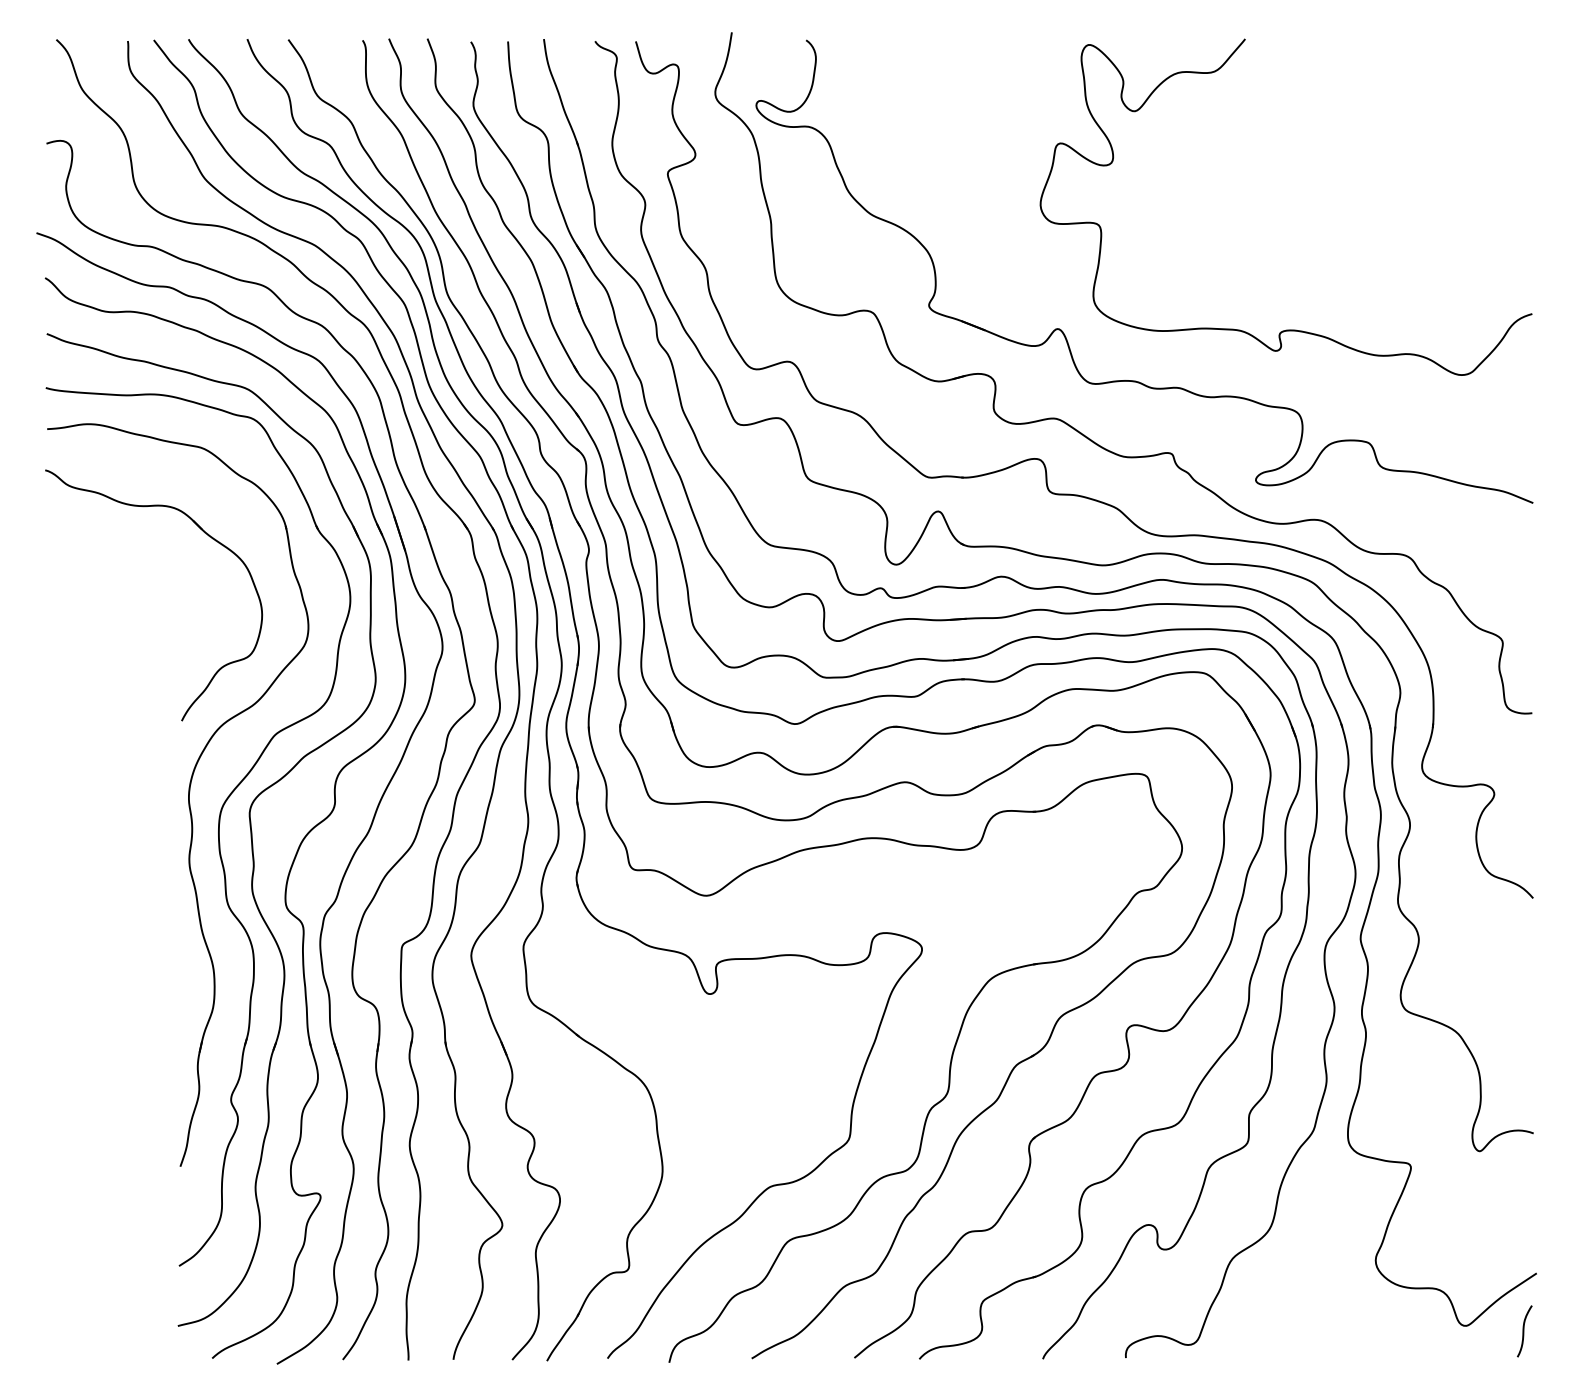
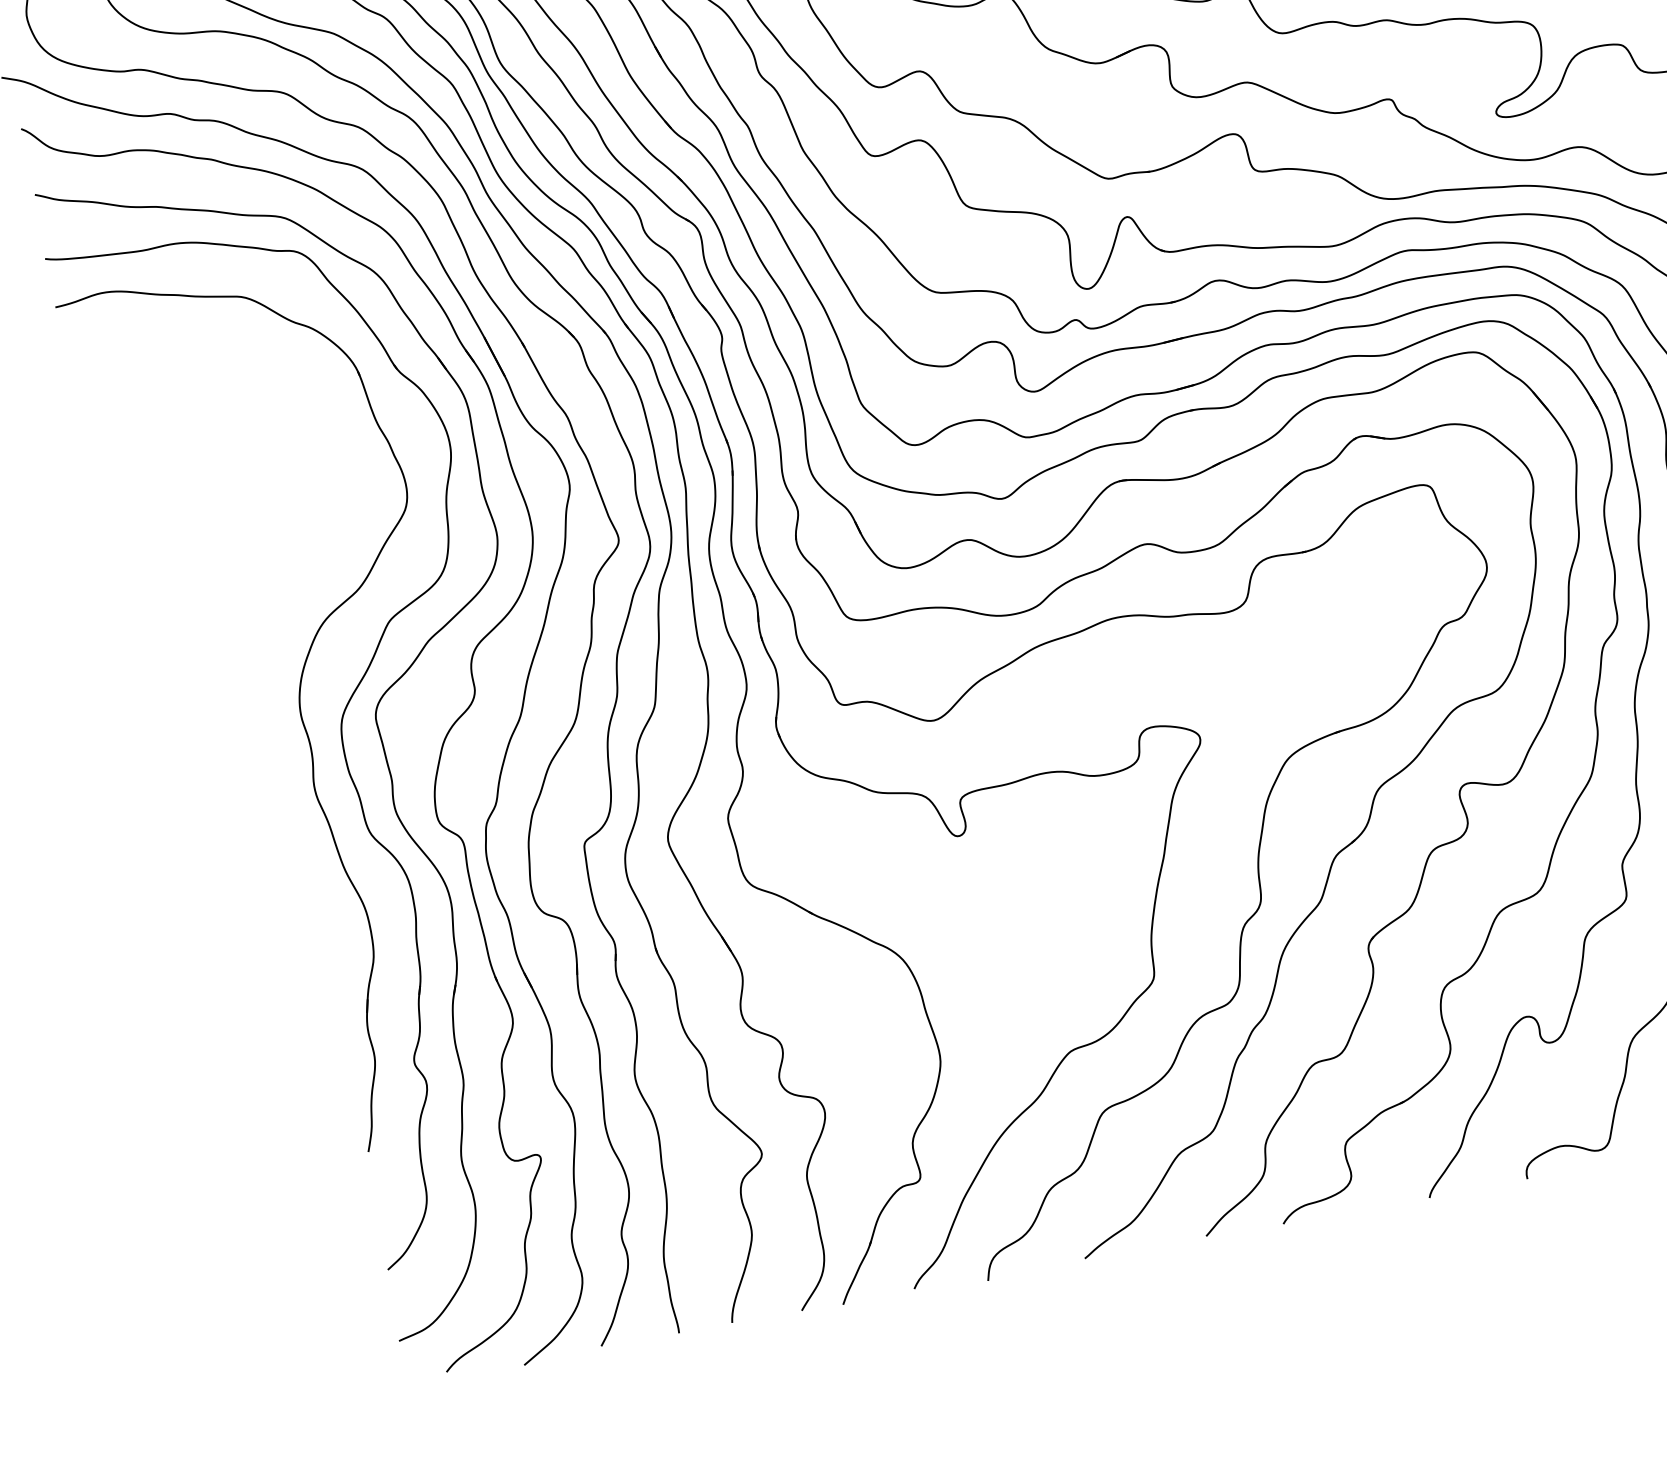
part: (204, 533) -> (263, 397), removed

